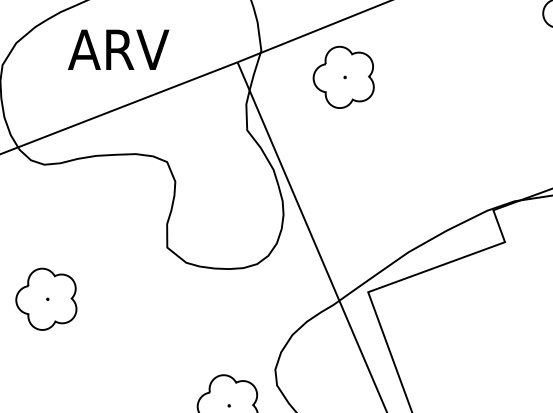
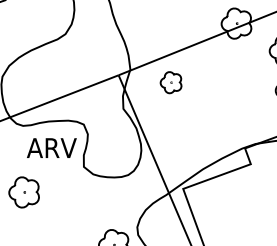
text: (117, 48) -> (51, 147), moved
part: (342, 76) -> (170, 82), size x0.7

